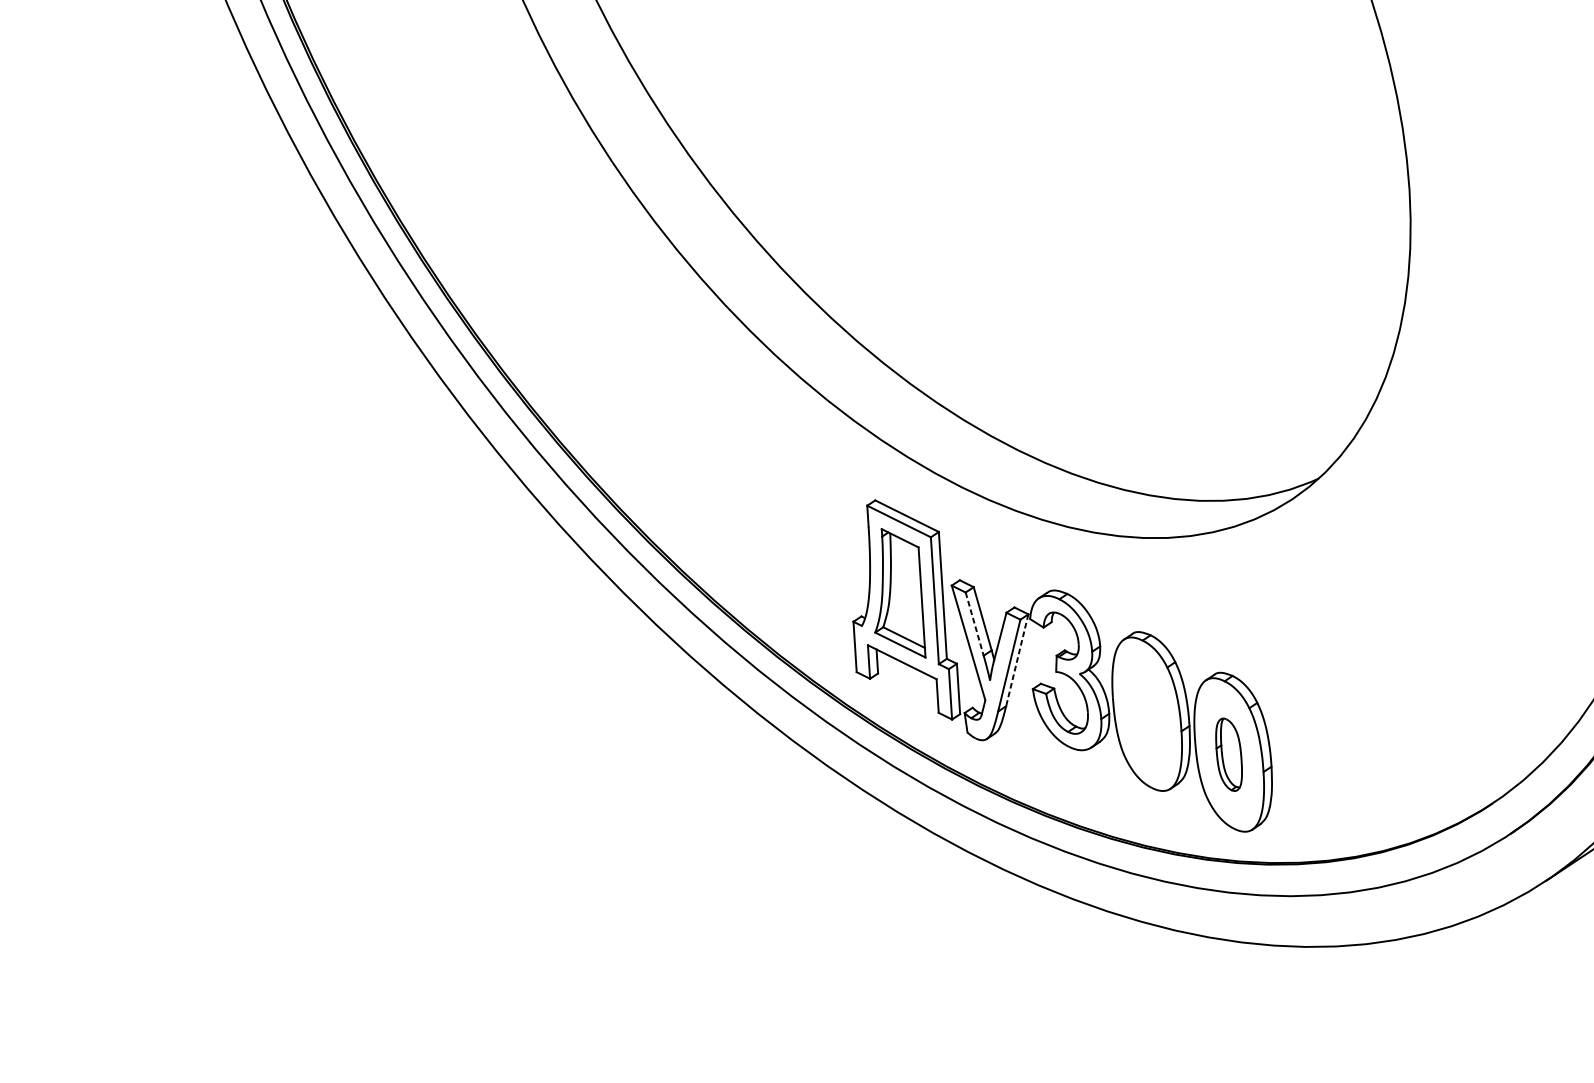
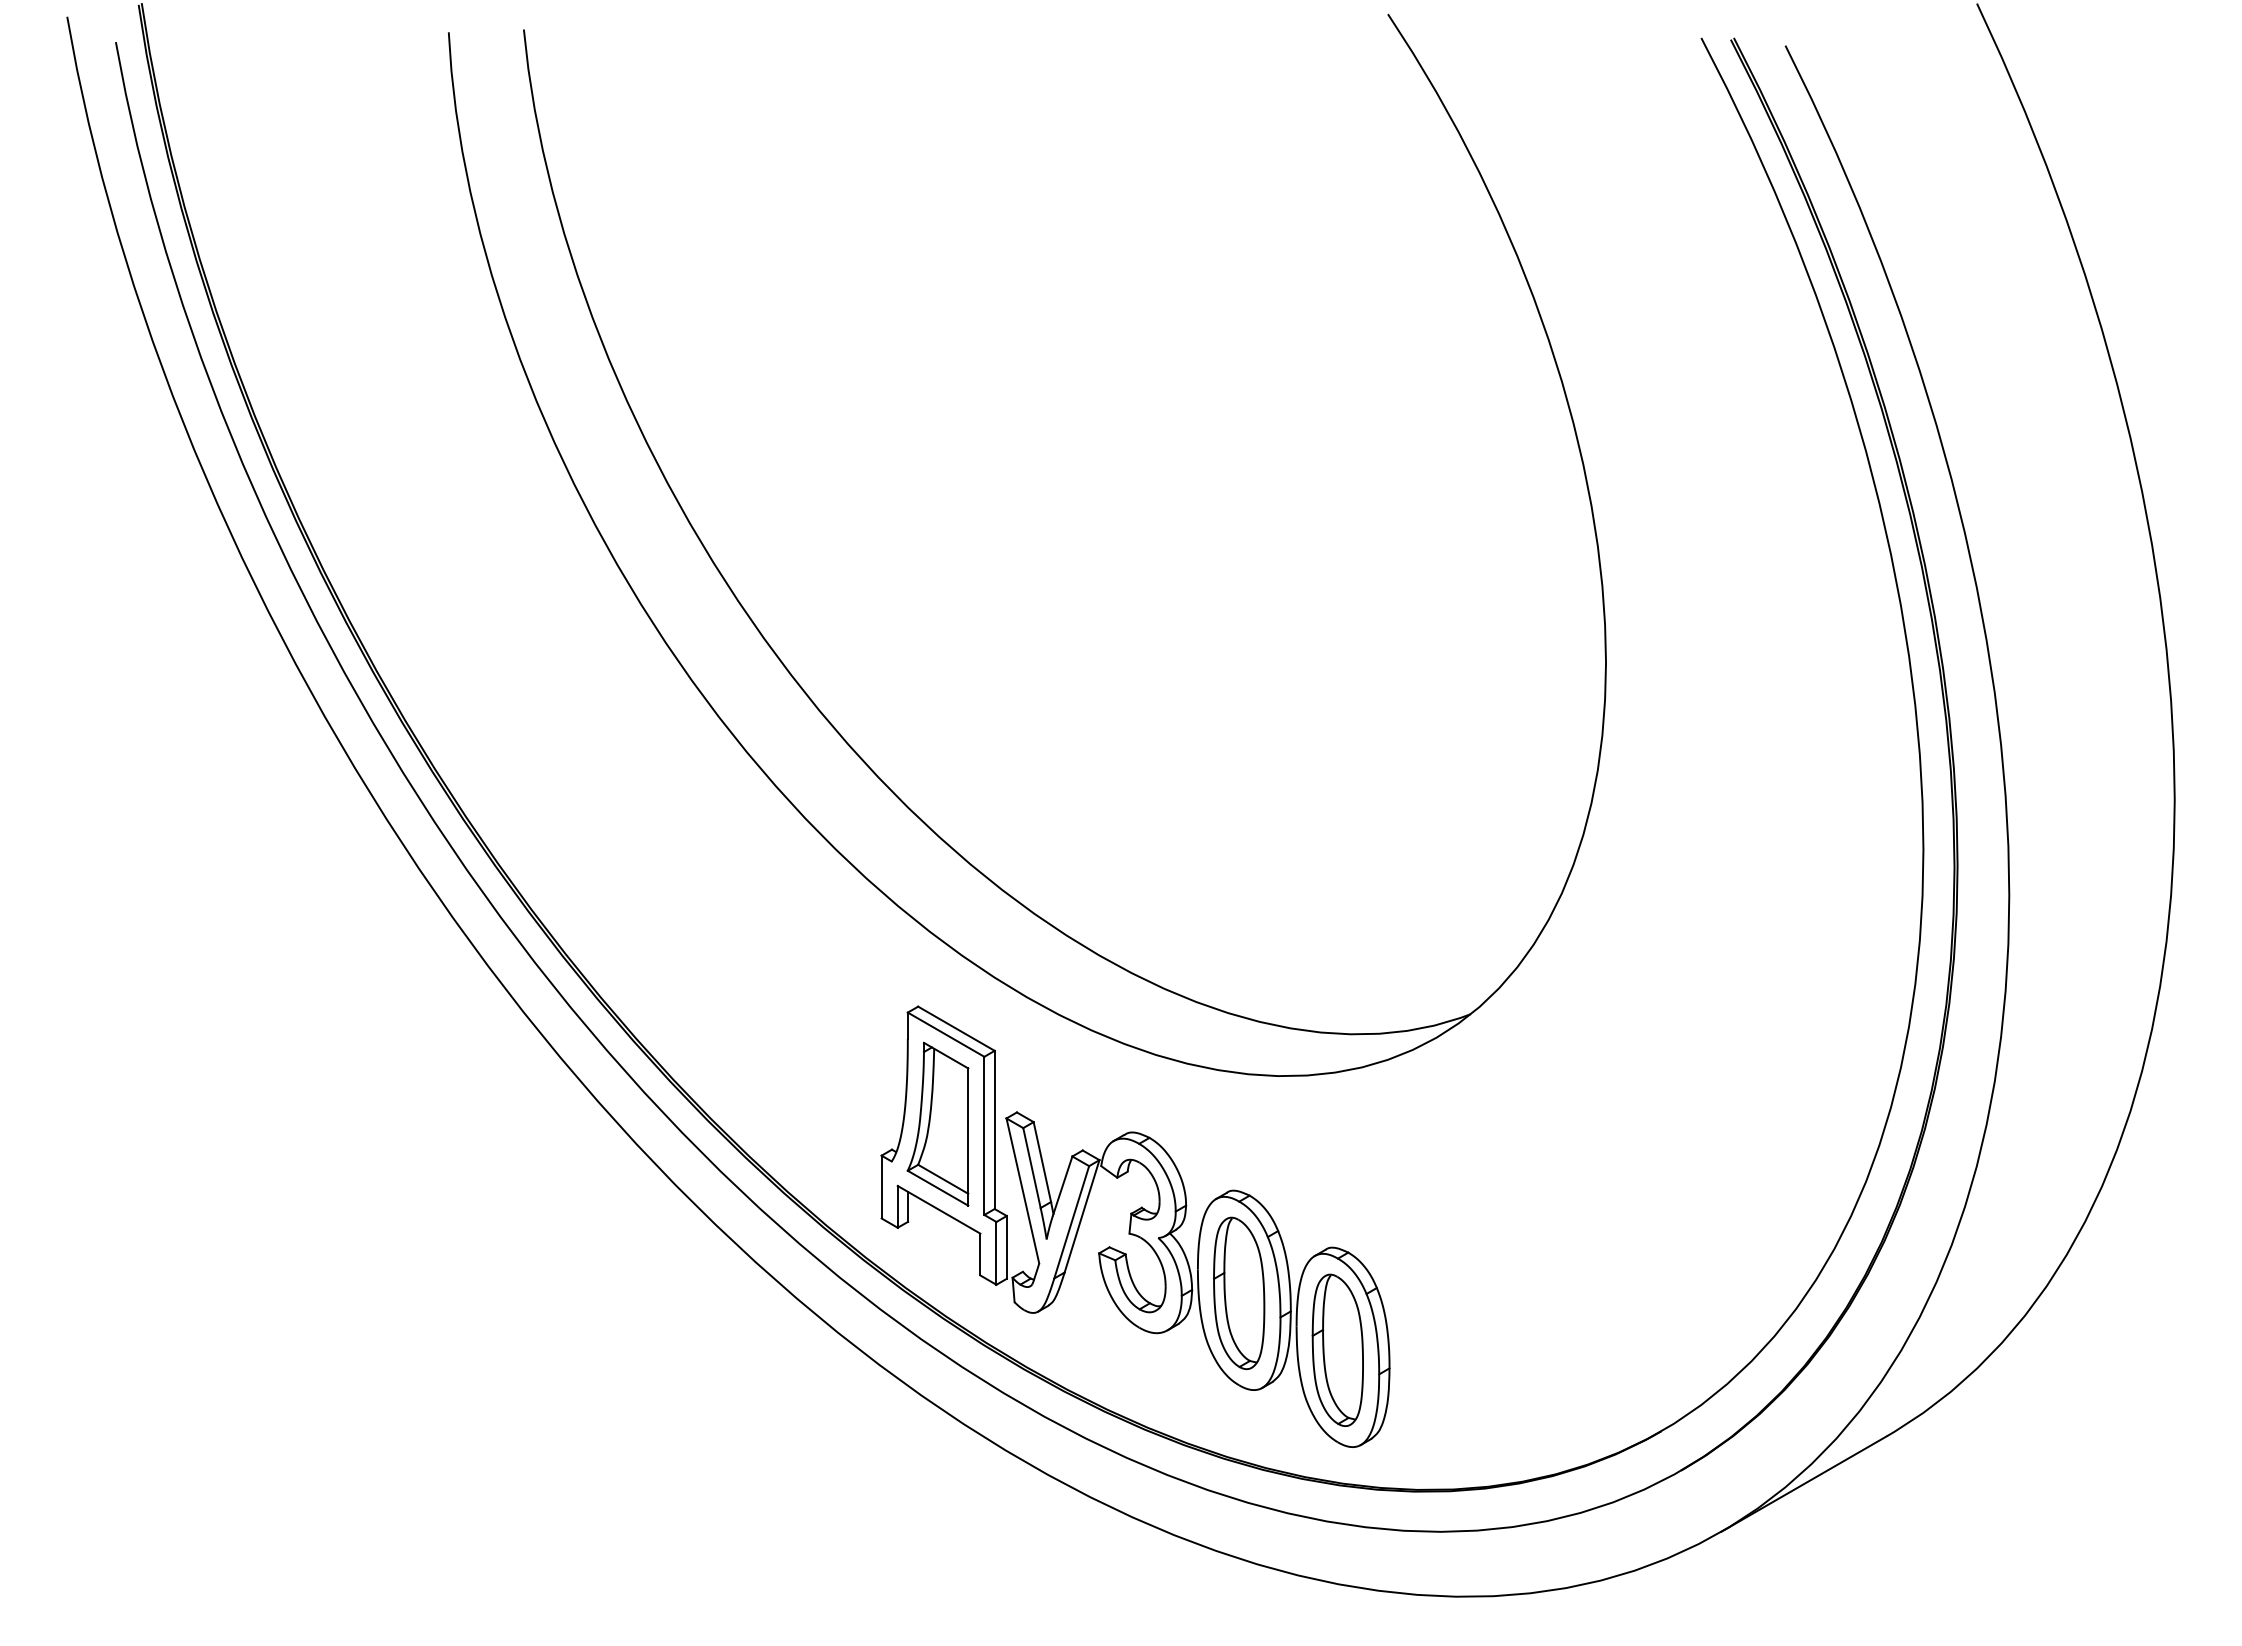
line: (974, 624) -> (1031, 1168), dashed -> solid
line: (1017, 660) -> (1082, 1216), dashed -> solid
part: (1147, 713) -> (1239, 1292), added
part: (1228, 754) -> (1337, 1349), size x1.67

